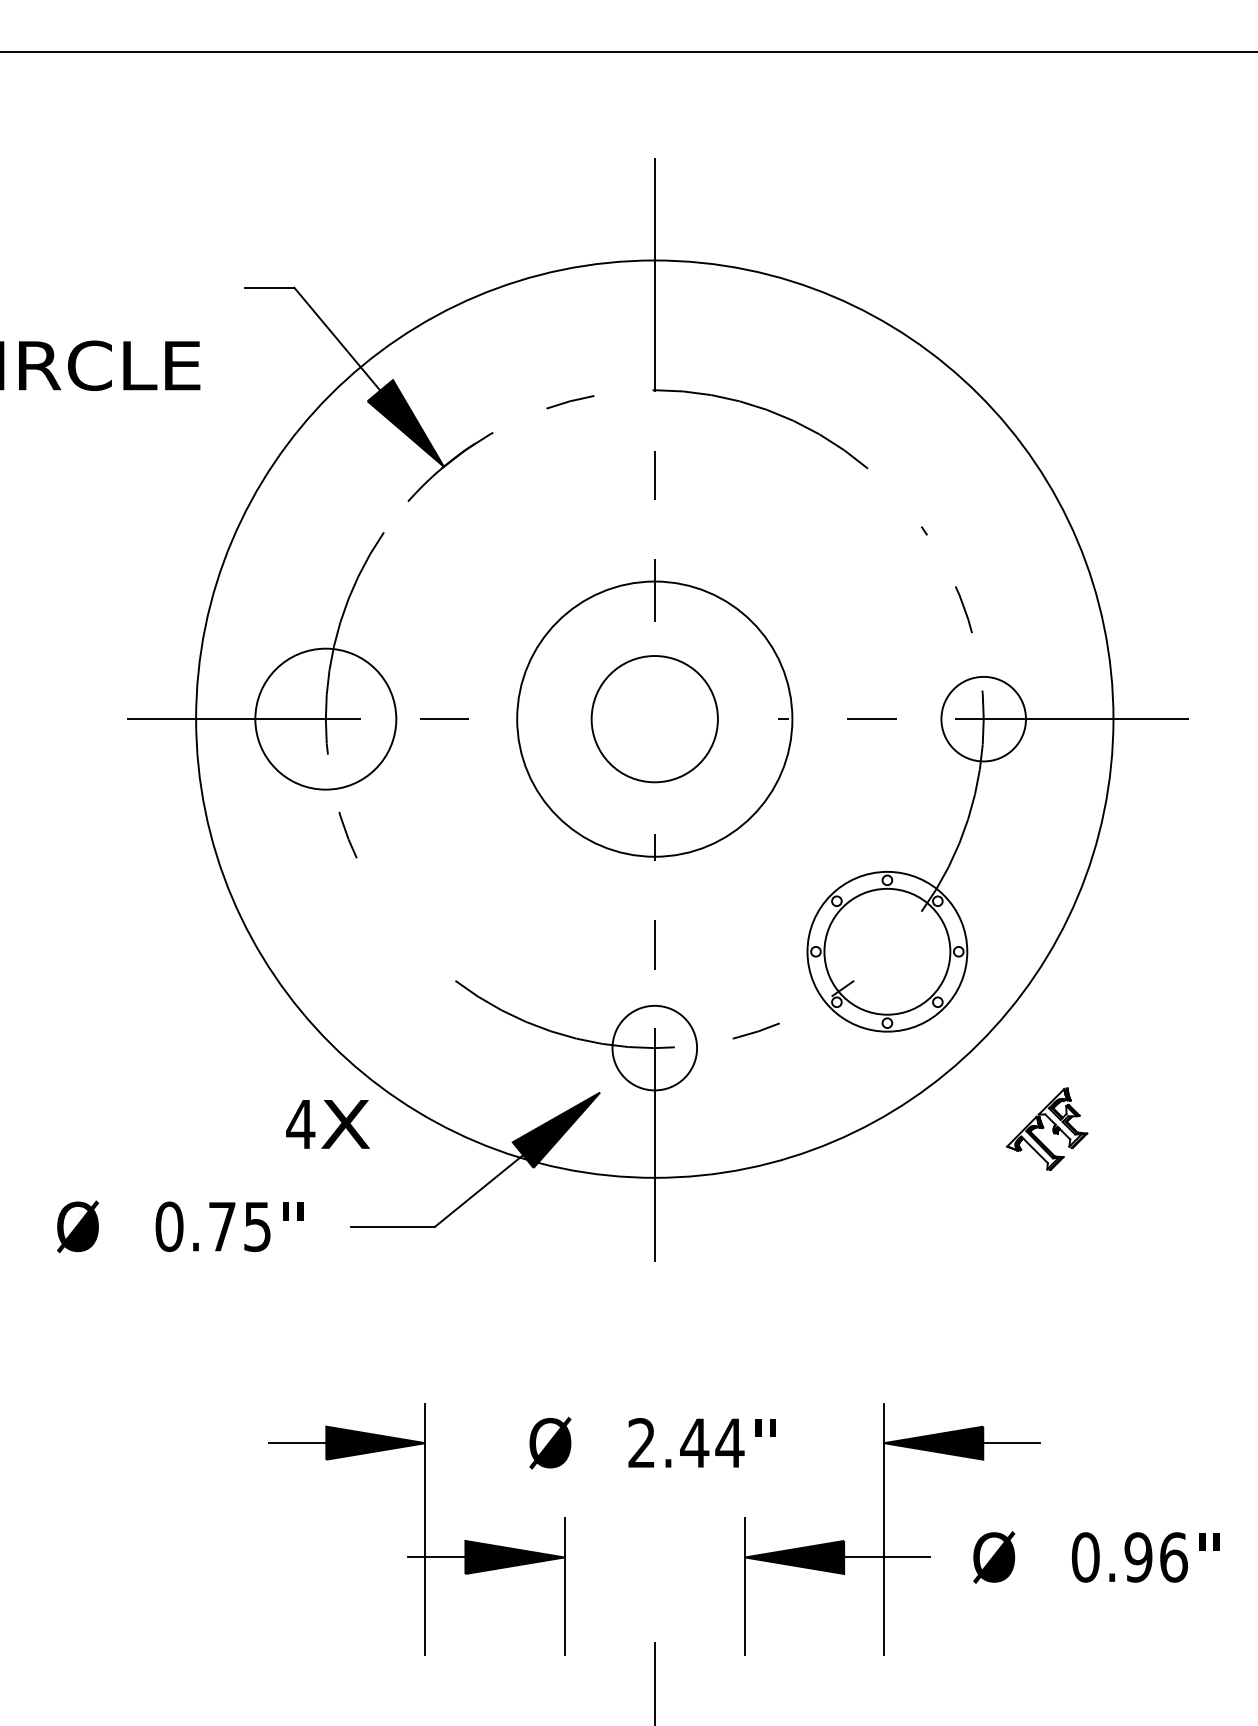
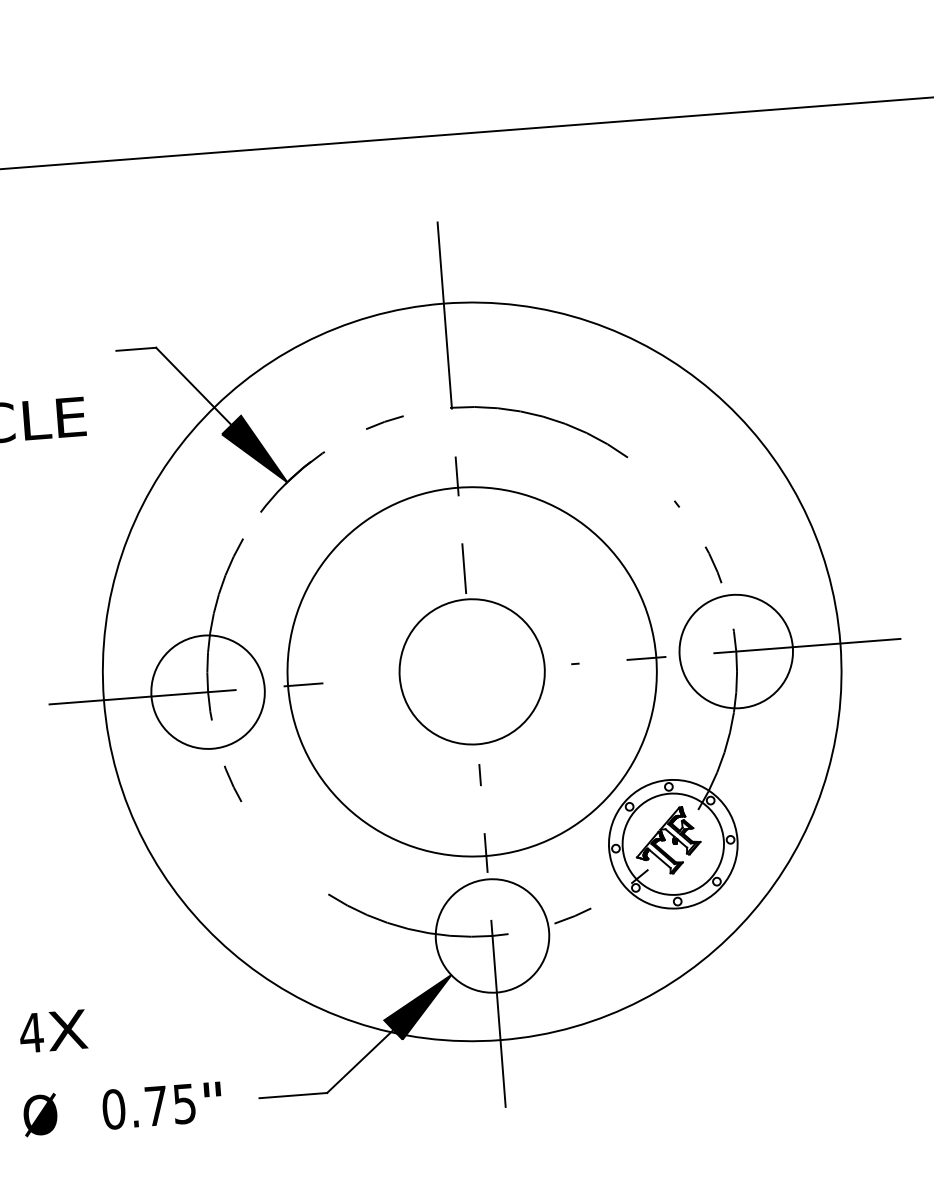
circle: (654, 718) -> (471, 671), size x1.43
circle: (654, 718) -> (471, 671), size x1.67
circle: (983, 718) -> (736, 651), size x1.67
circle: (654, 1047) -> (492, 935), size x1.67
text: (327, 1124) -> (53, 1031), moved
part: (1047, 1128) -> (668, 840), moved

